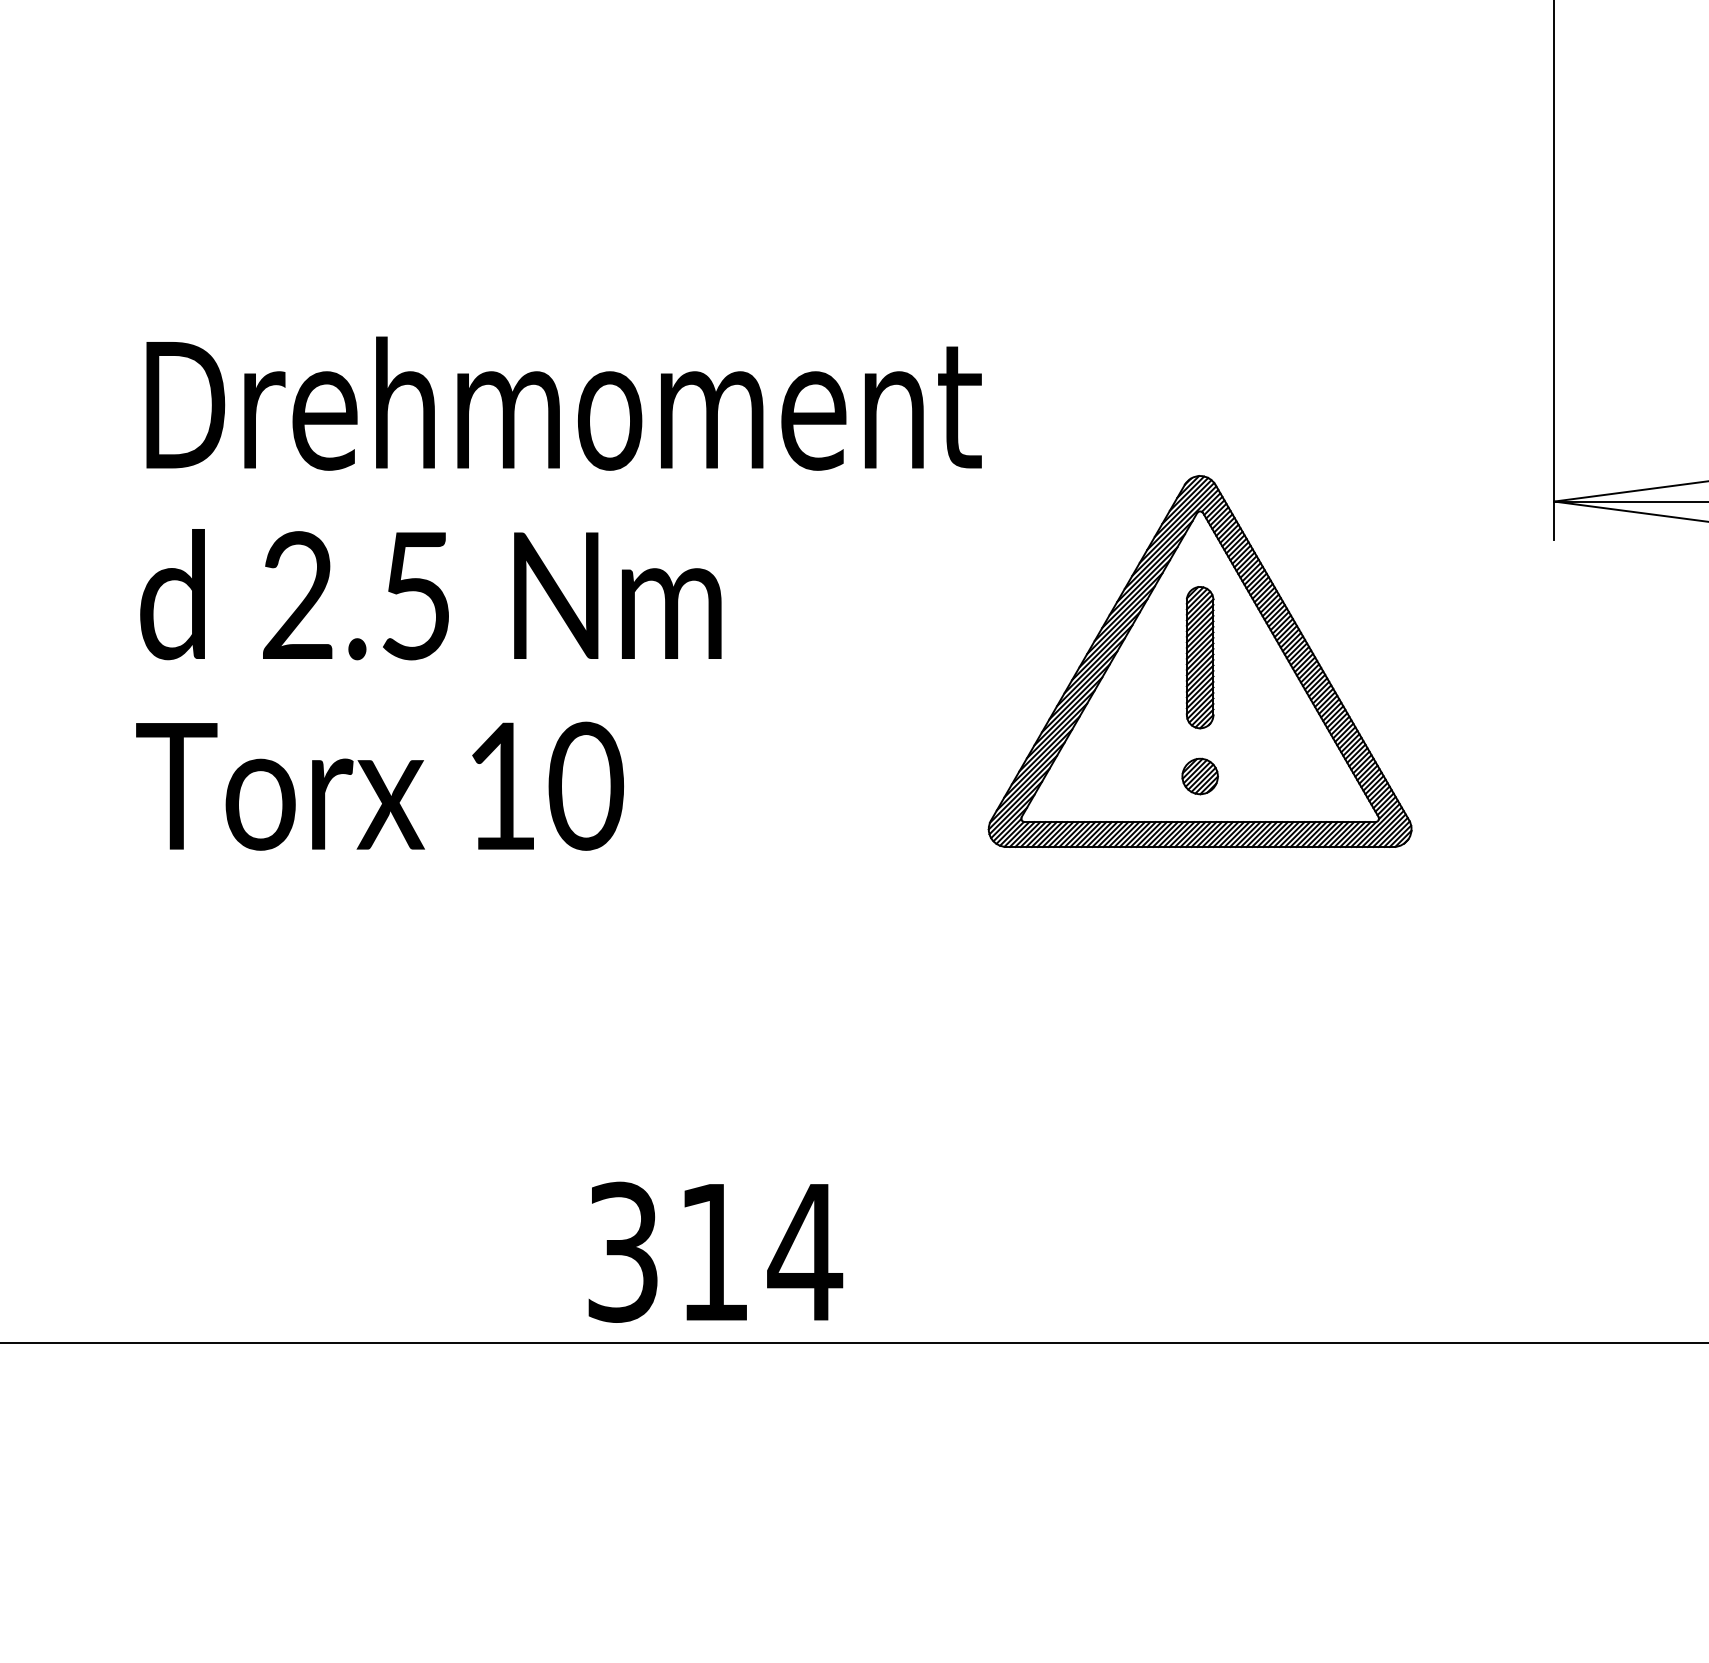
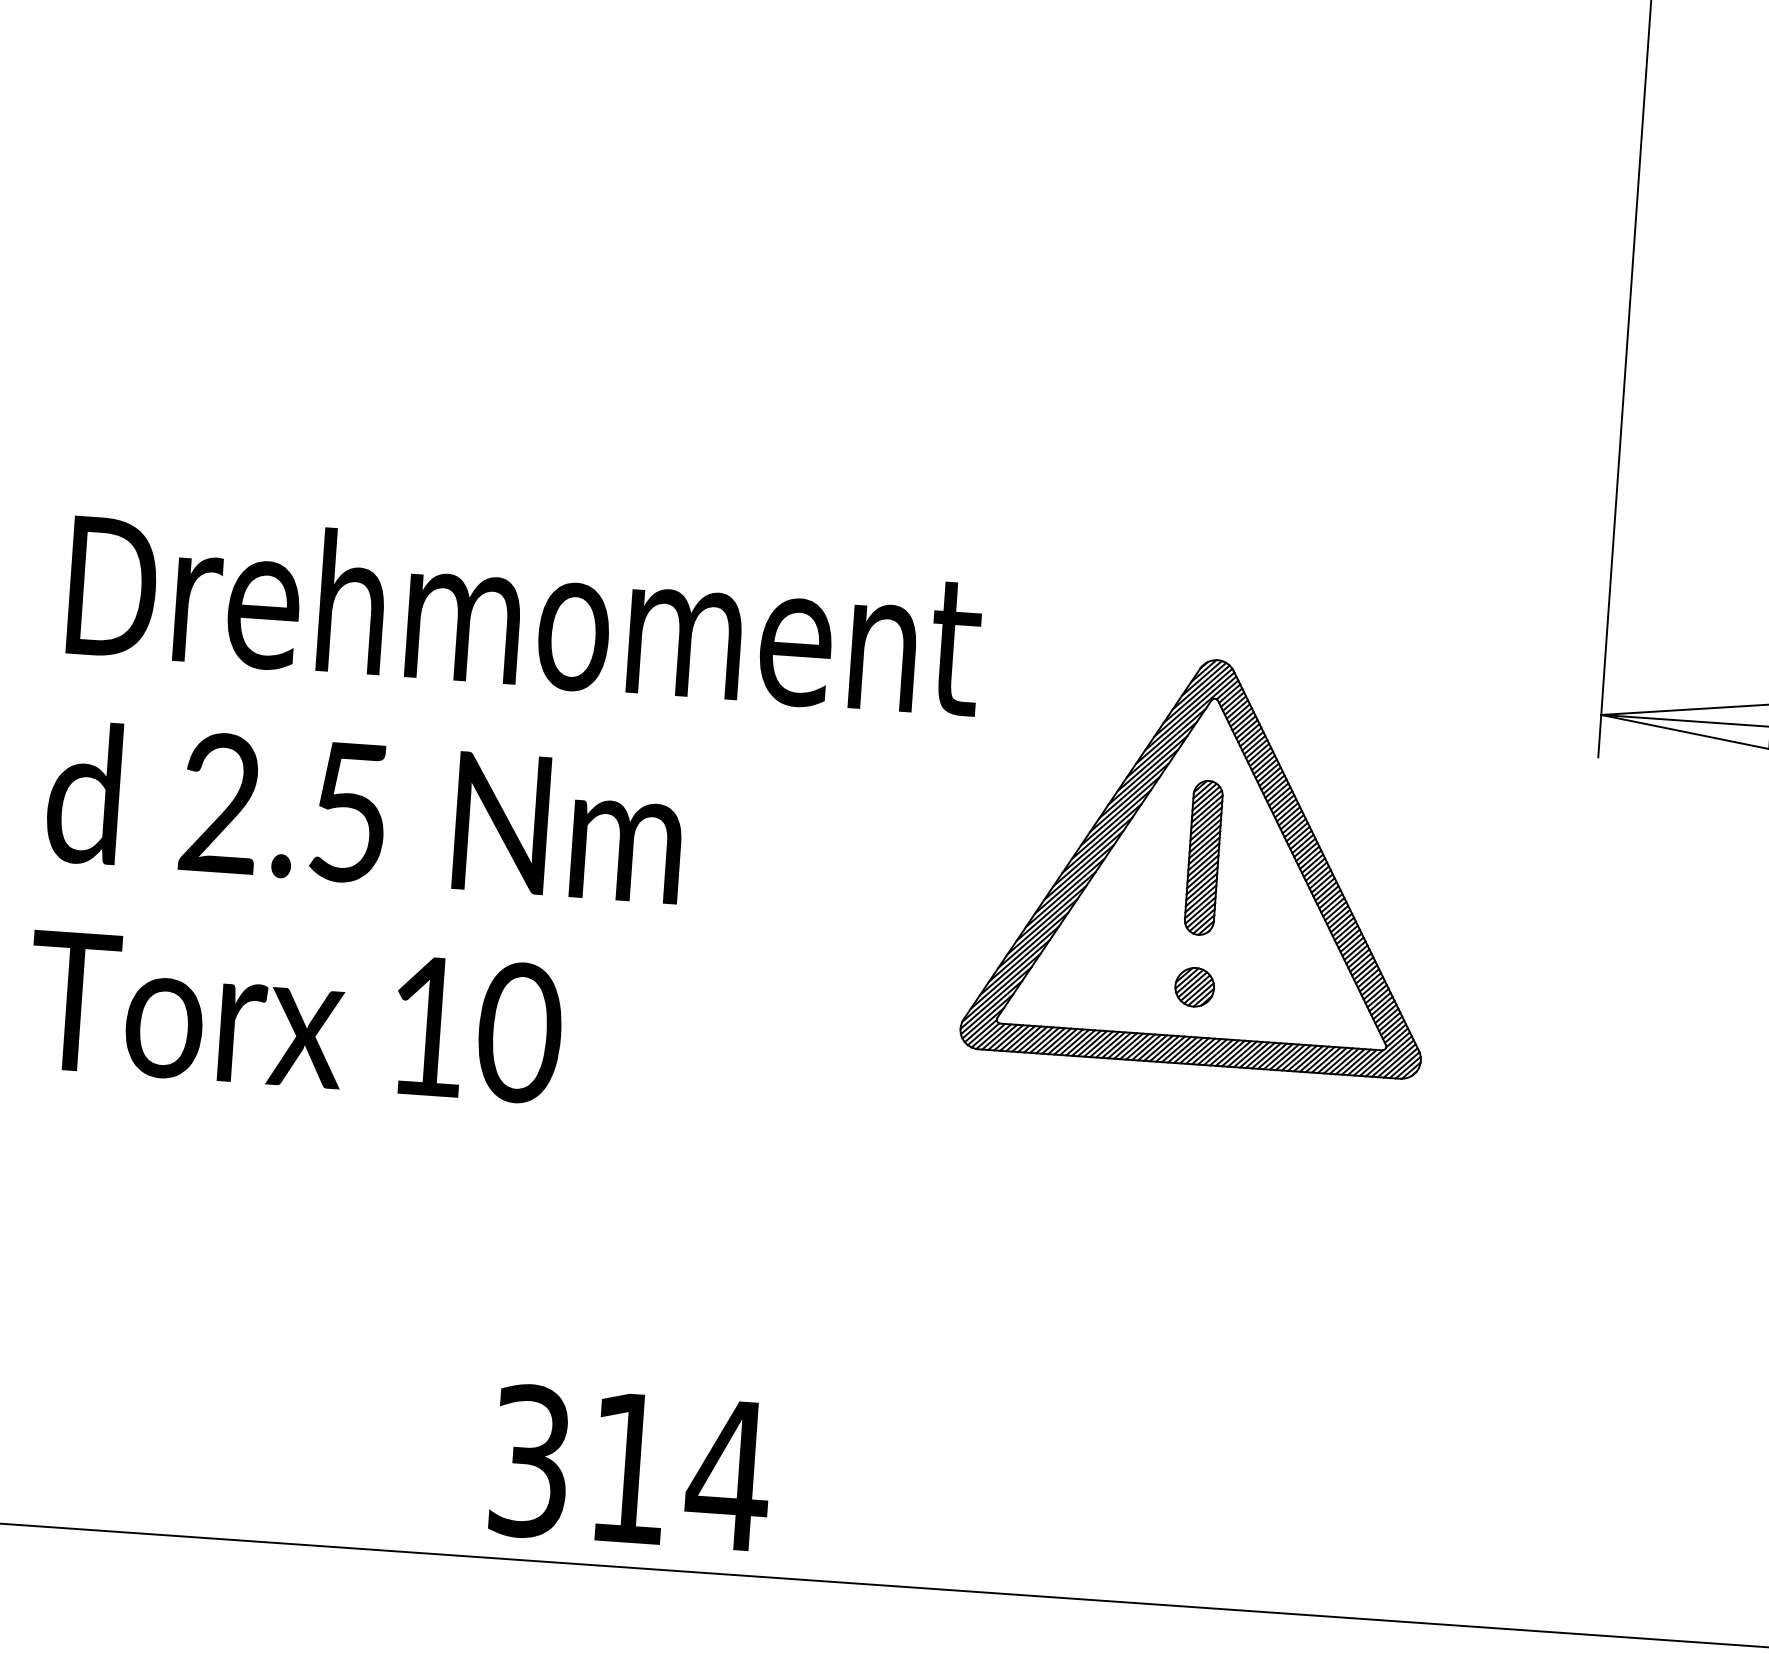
text: (558, 593) -> (504, 820), moved

